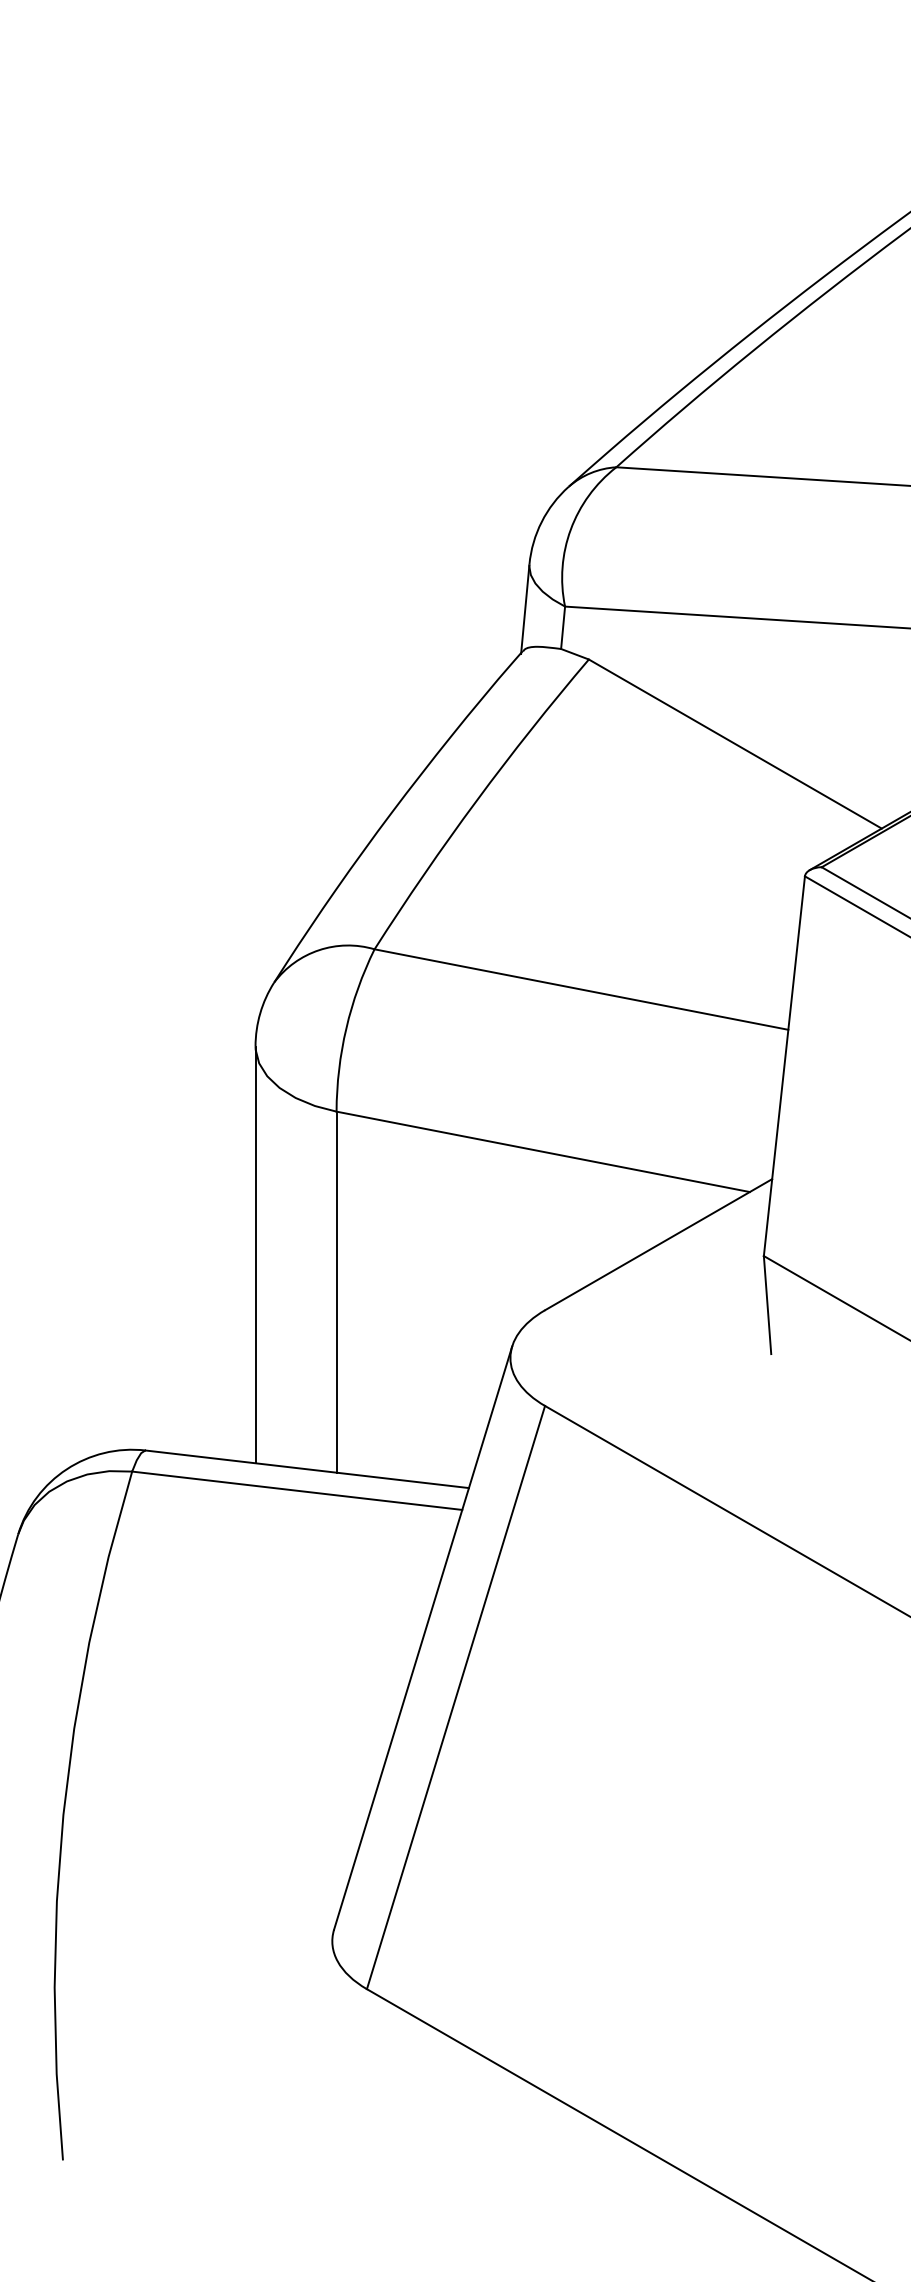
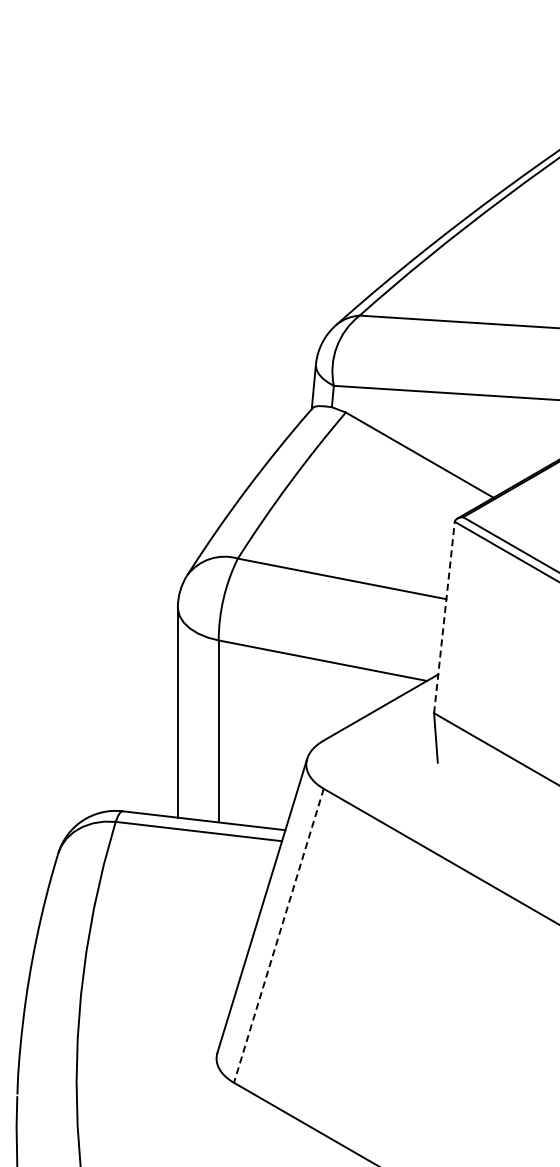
line: (784, 1066) -> (444, 617), solid -> dashed
line: (455, 1696) -> (278, 935), solid -> dashed

